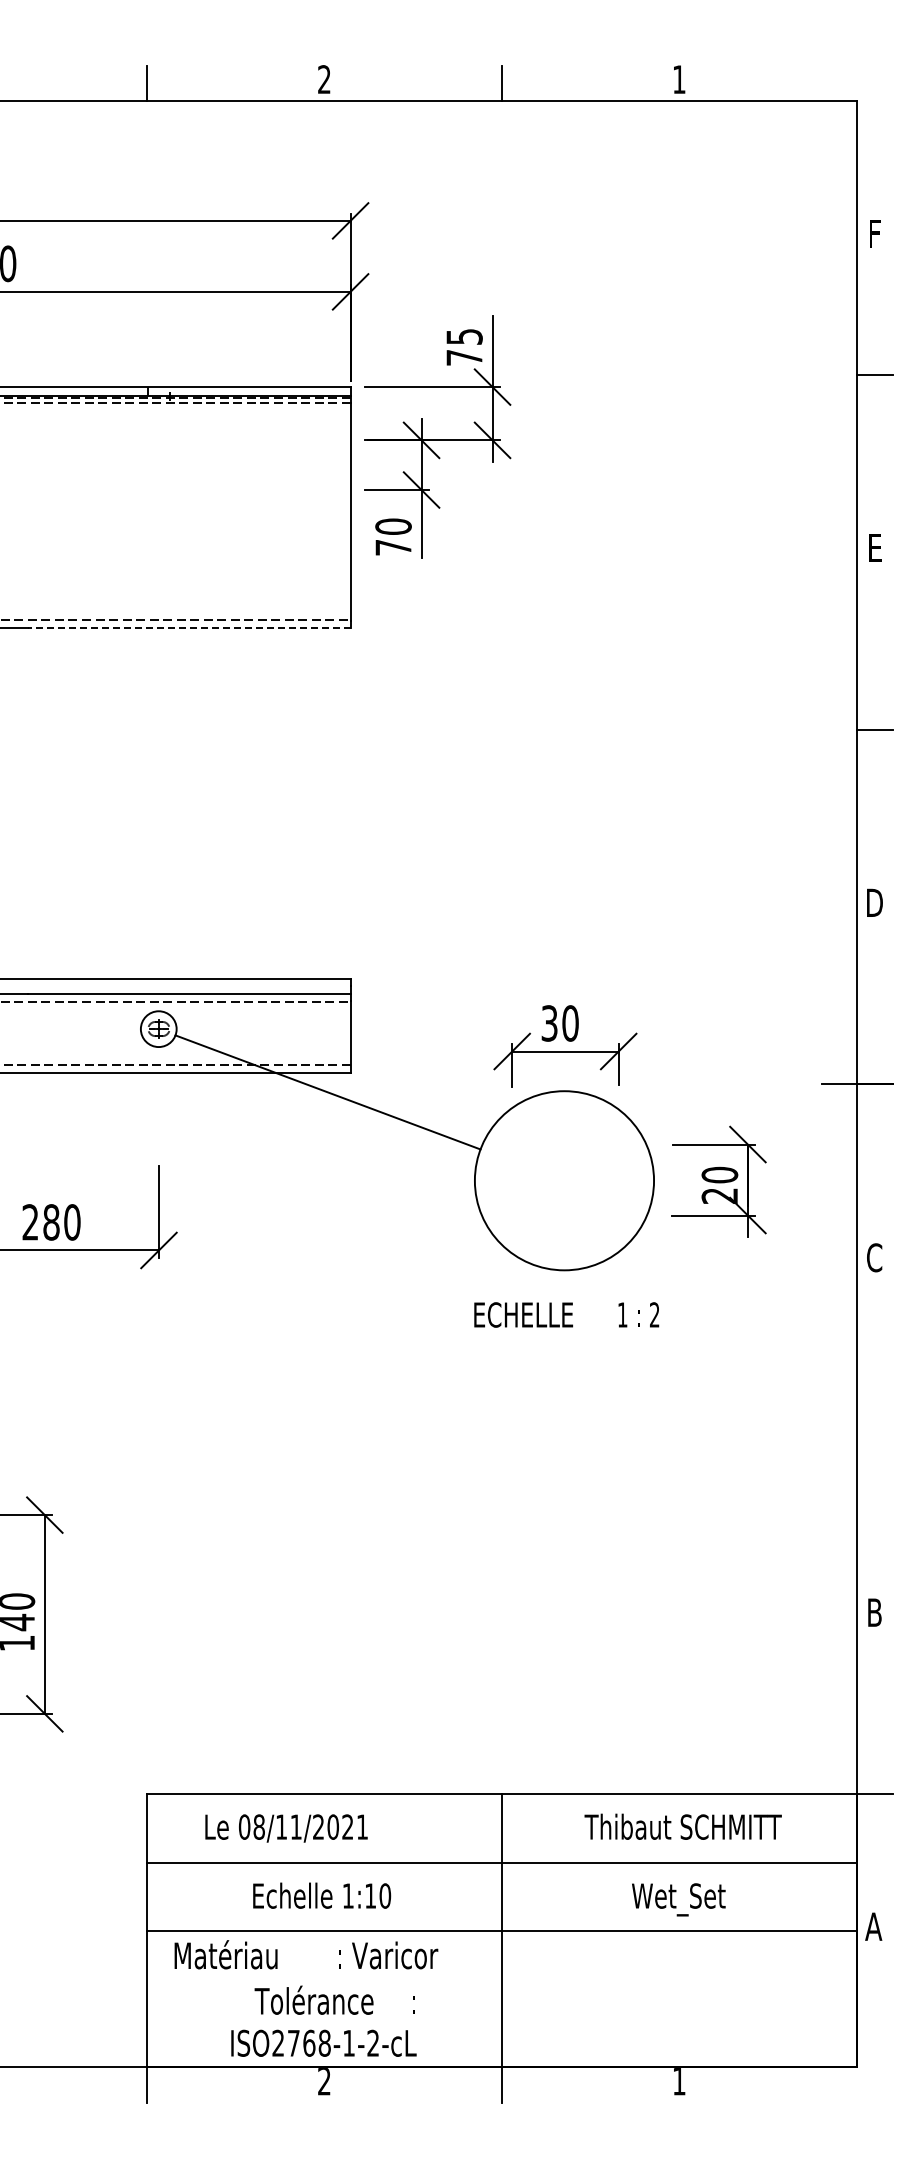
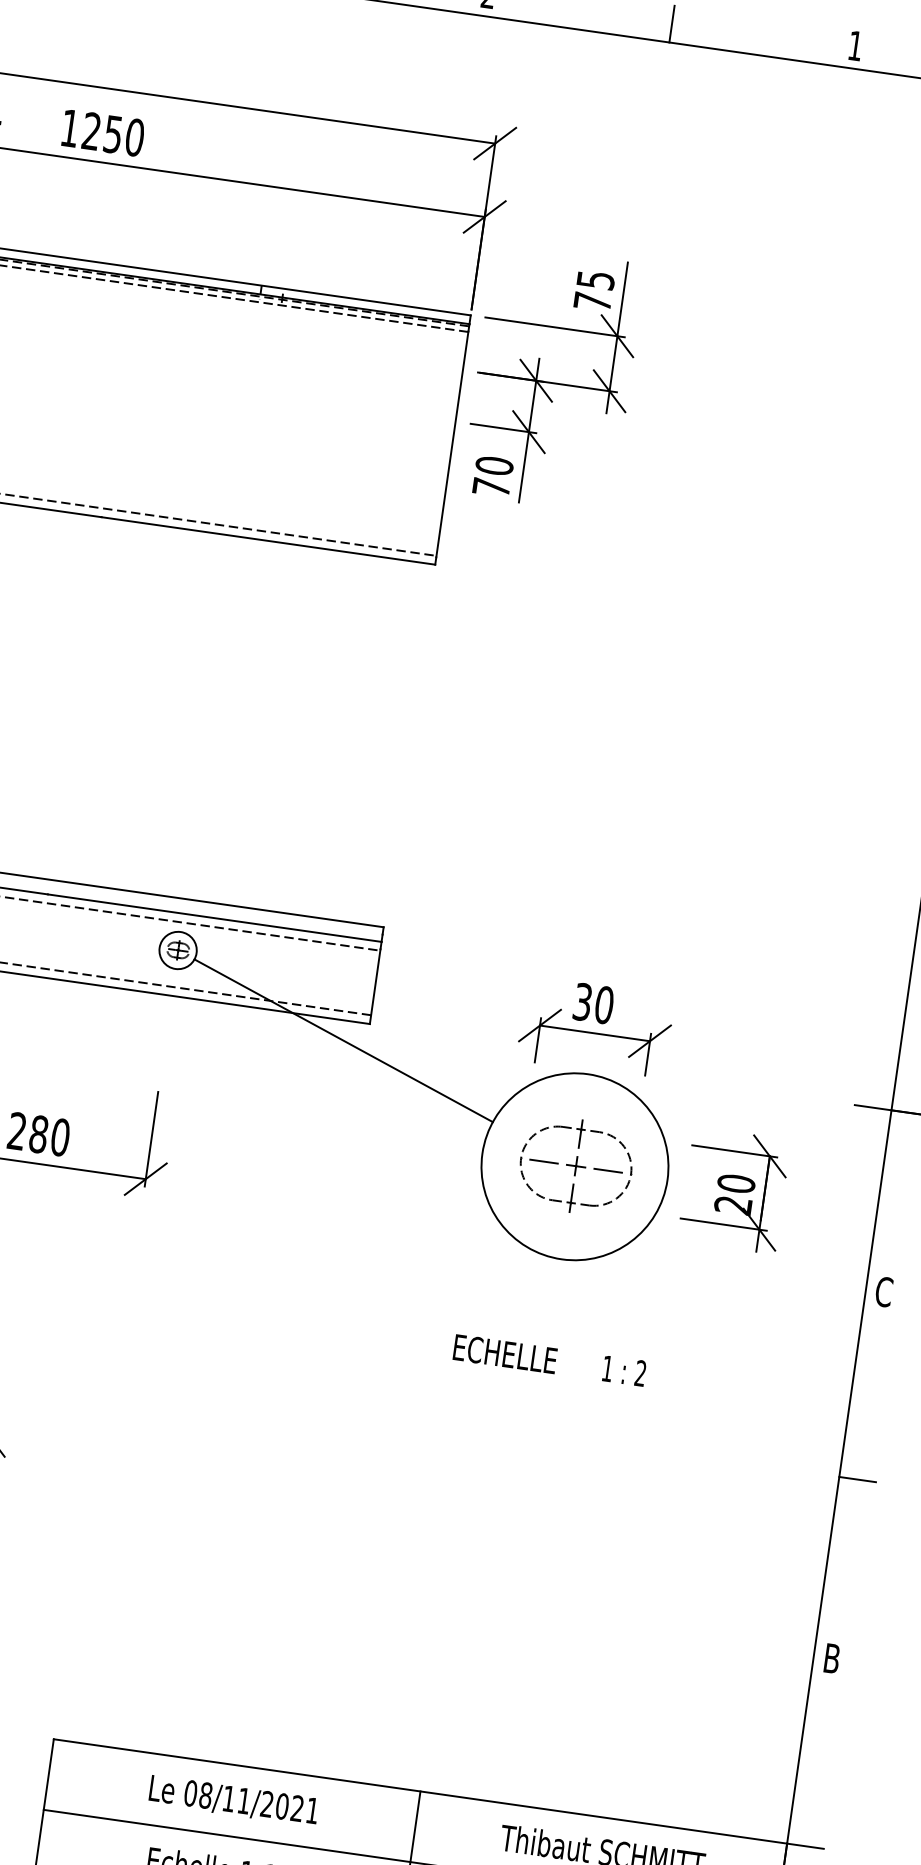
line: (188, 628) -> (267, 540), dashed -> solid
part: (565, 1179) -> (576, 1165), added
text: (566, 1314) -> (549, 1360), moved
line: (874, 1439) -> (857, 1479), added
text: (286, 1828) -> (233, 1801), moved

